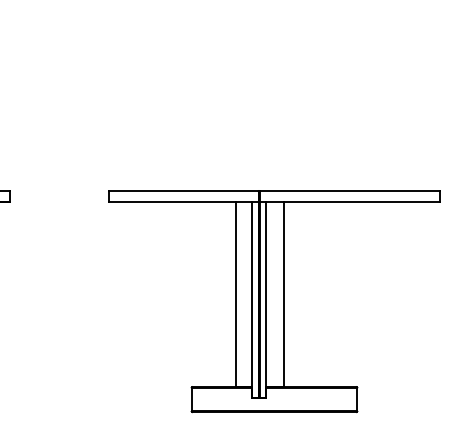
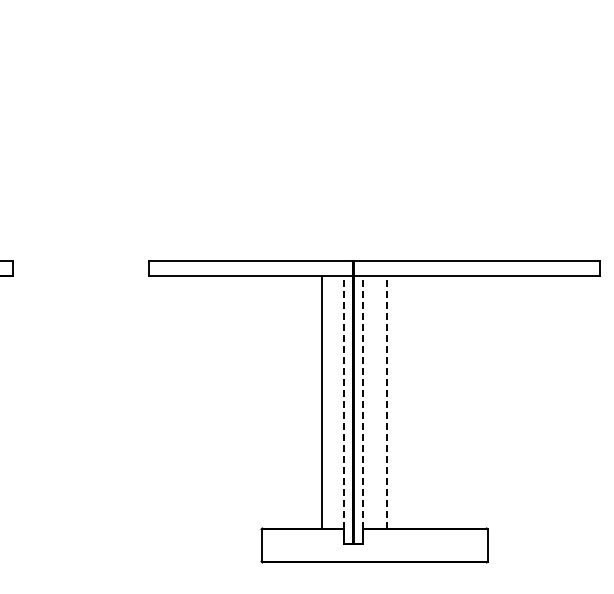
line: (252, 294) -> (344, 401), solid -> dashed
line: (265, 294) -> (362, 401), solid -> dashed
line: (283, 294) -> (386, 401), solid -> dashed

